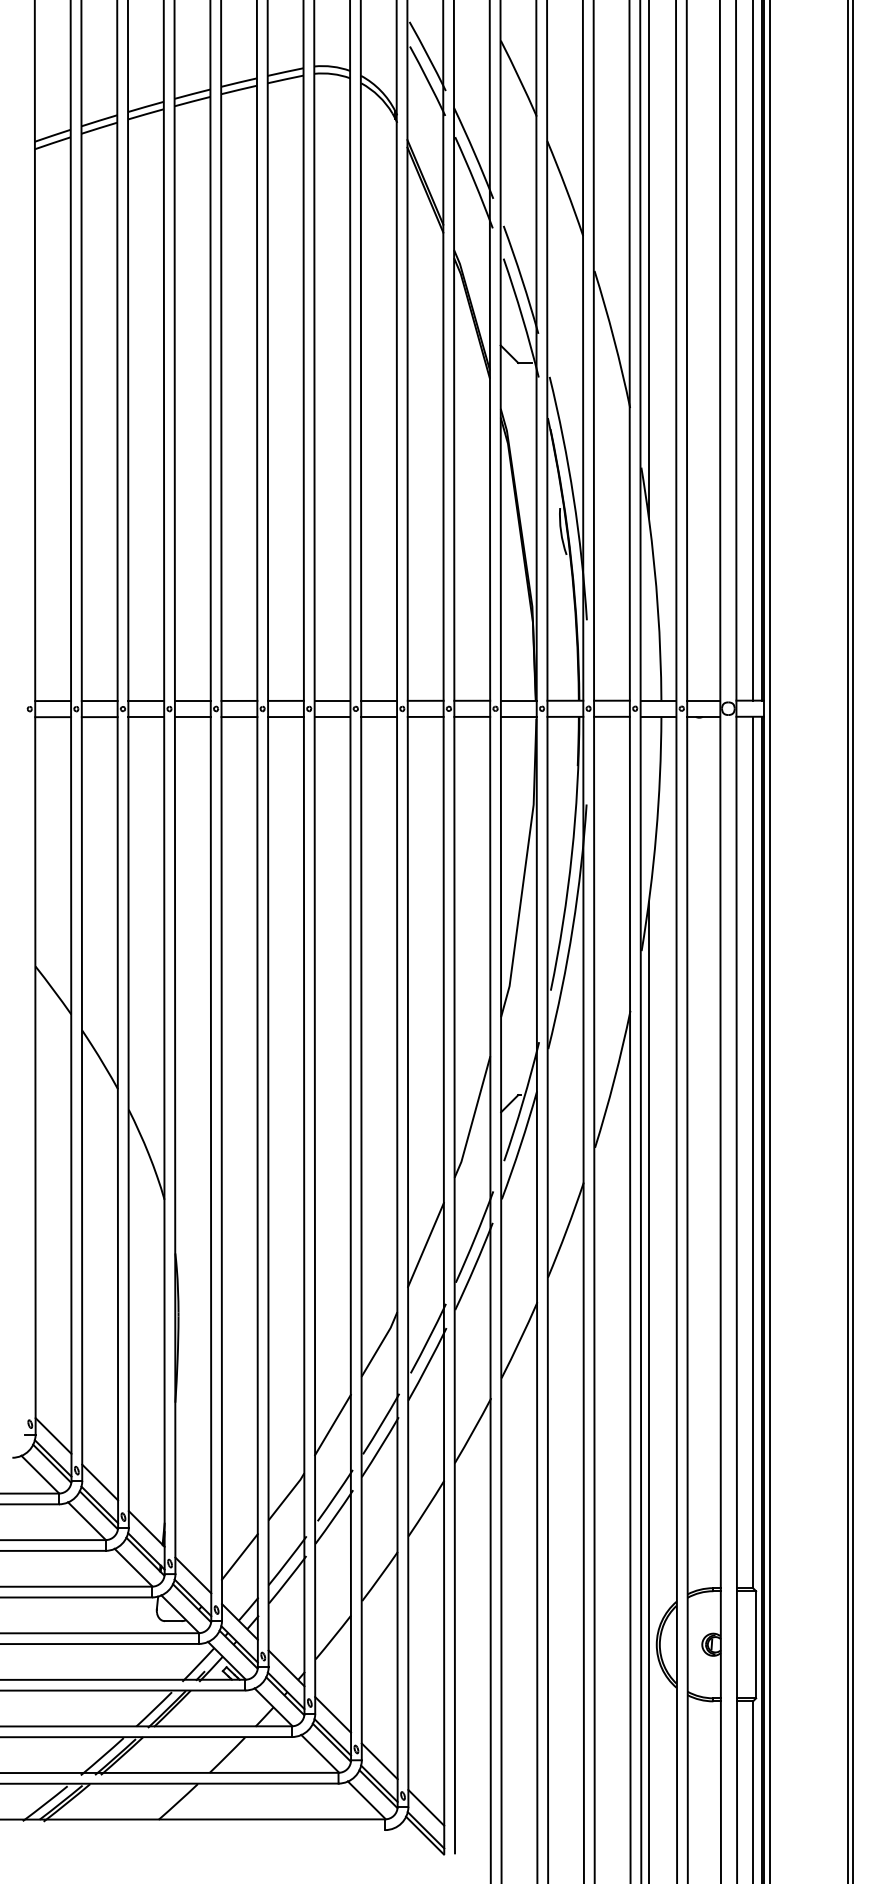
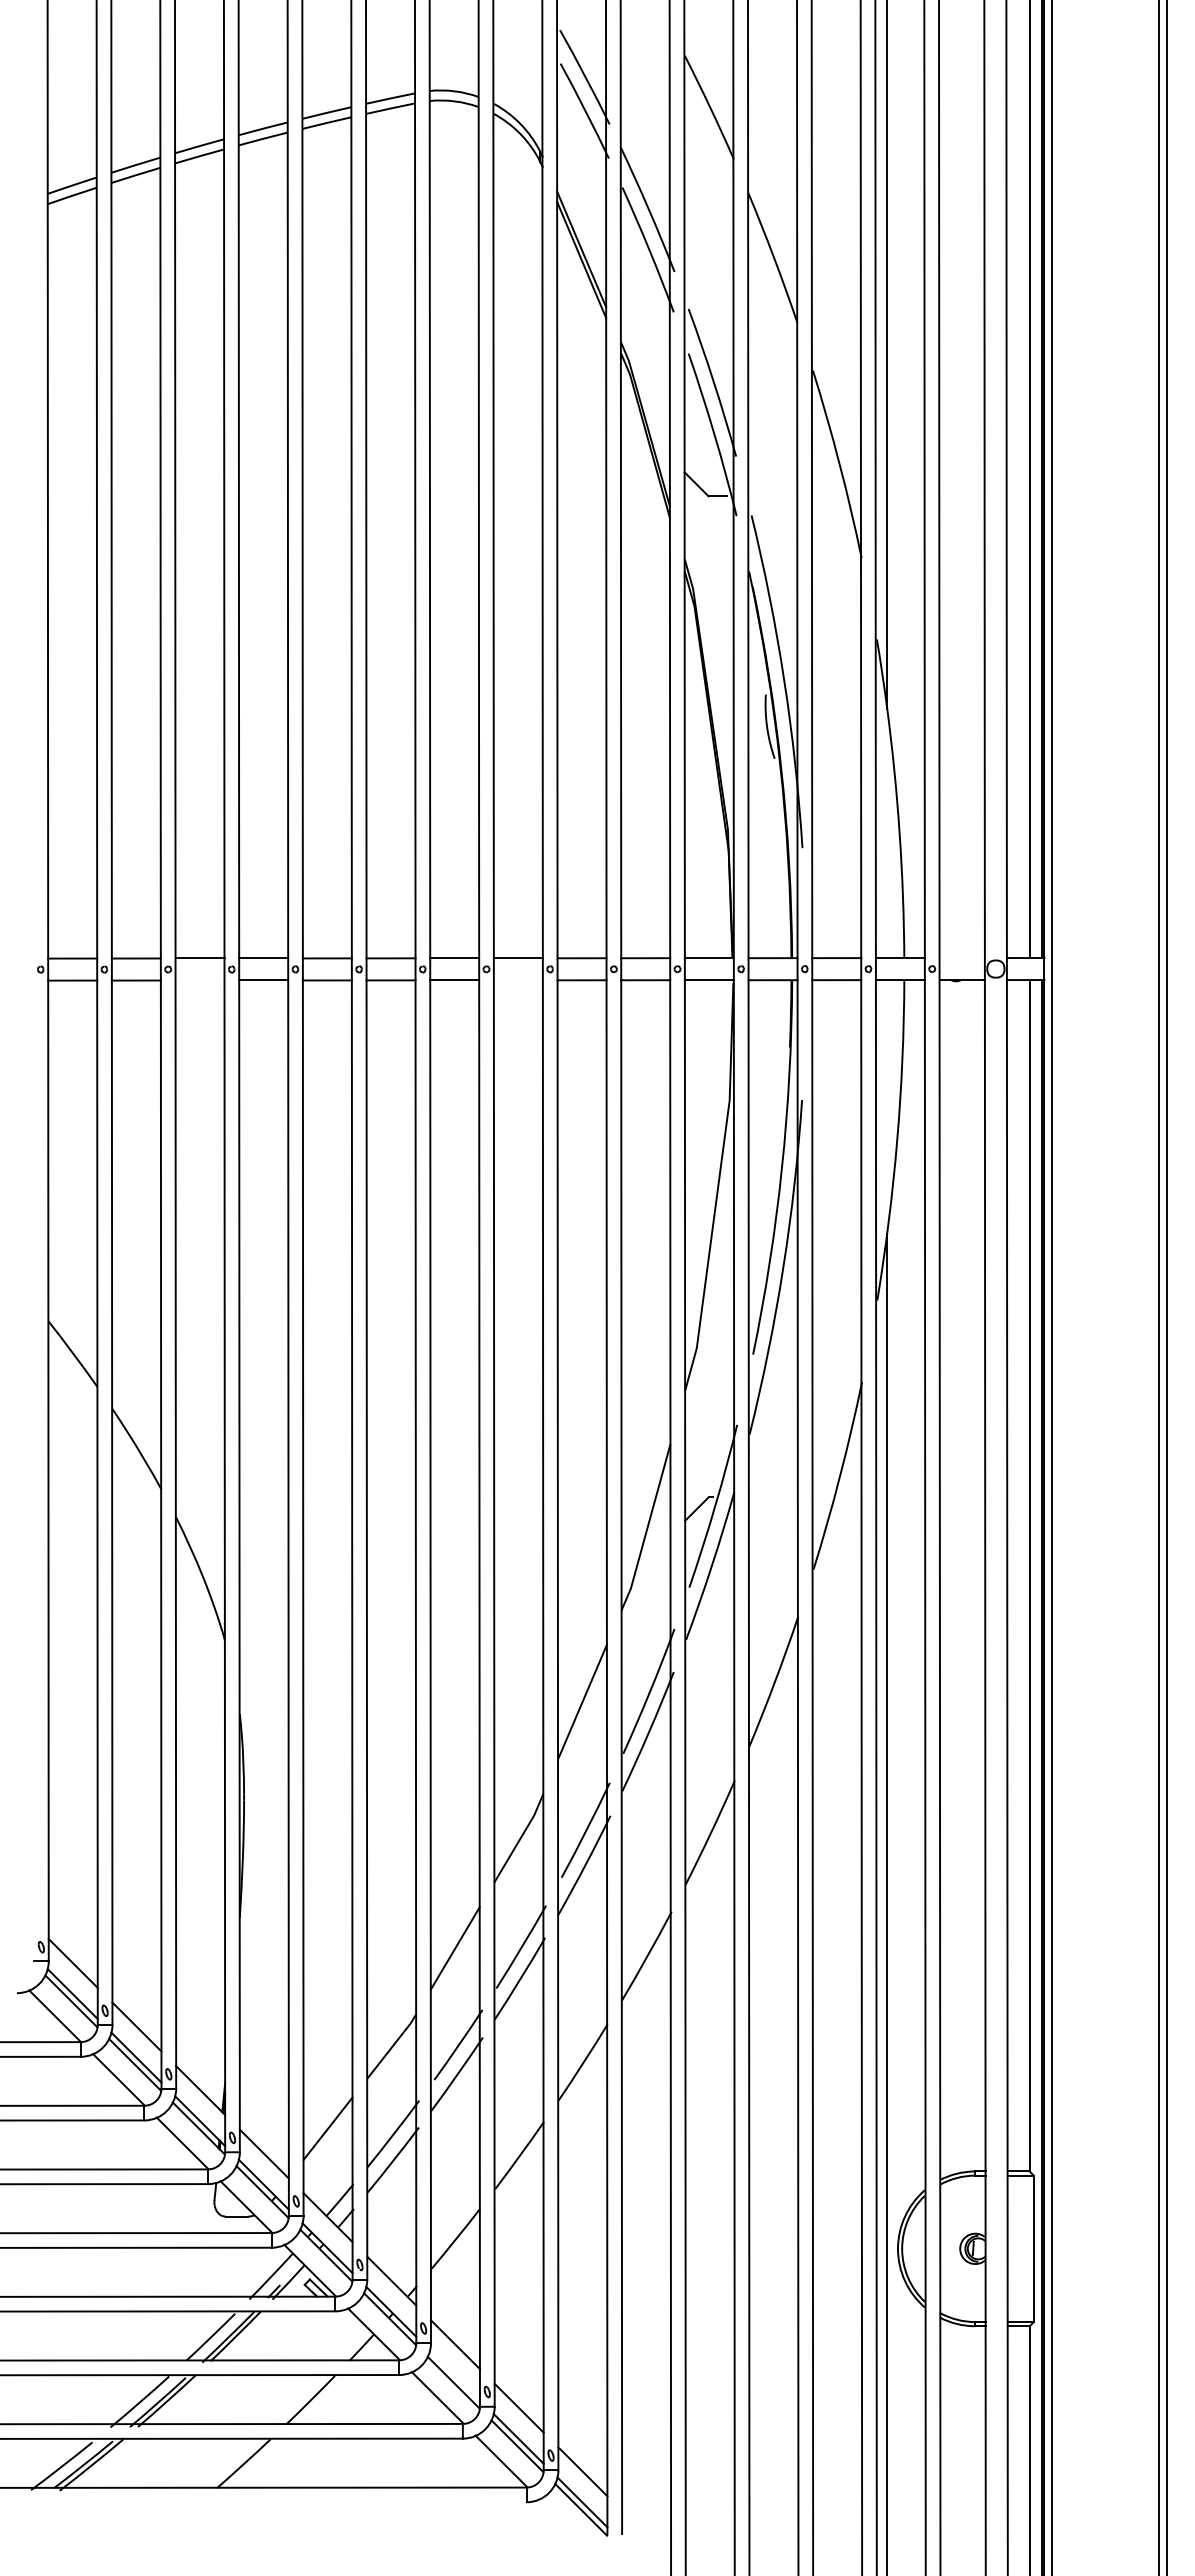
line: (703, 701) -> (961, 958), removed
line: (145, 717) -> (199, 980), removed
line: (378, 717) -> (517, 980), removed
line: (332, 1737) -> (454, 2375), removed

